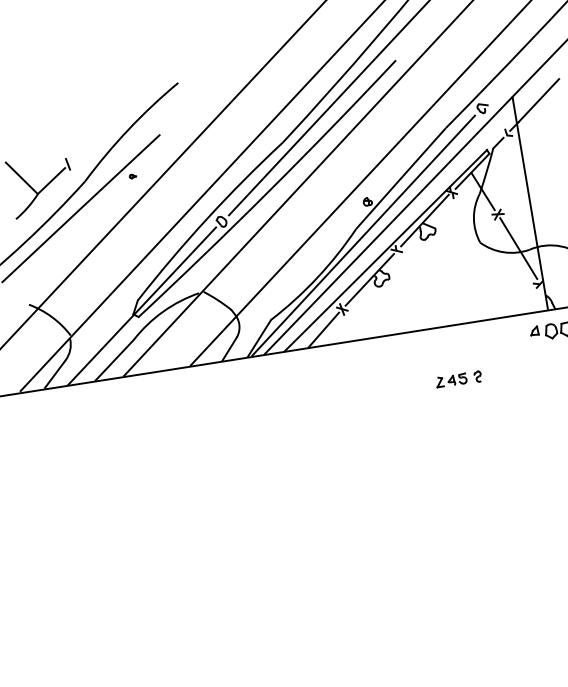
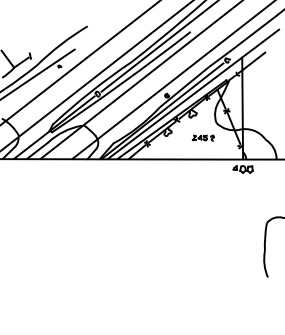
part: (456, 378) -> (202, 137), moved

